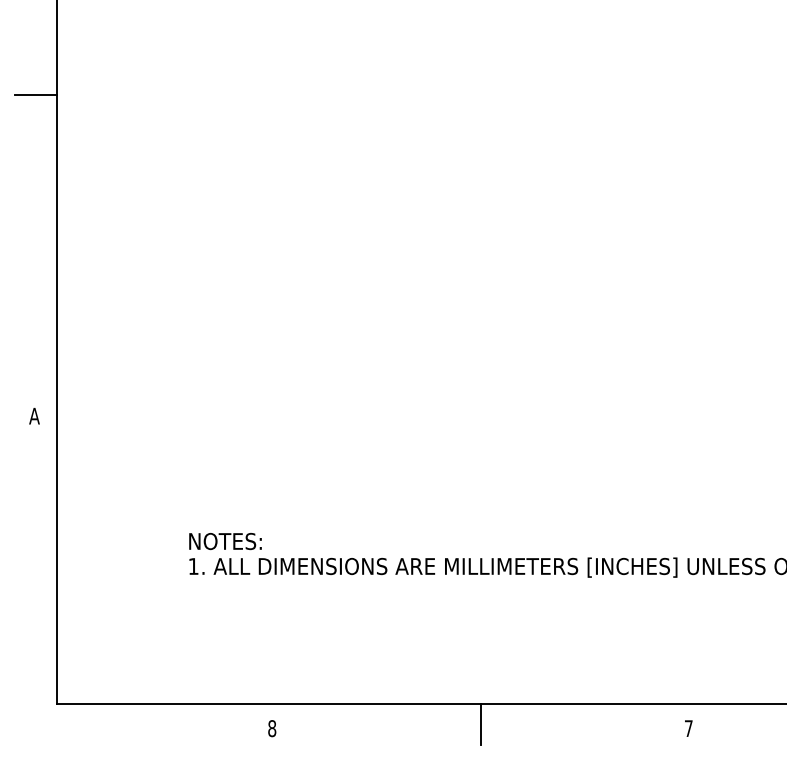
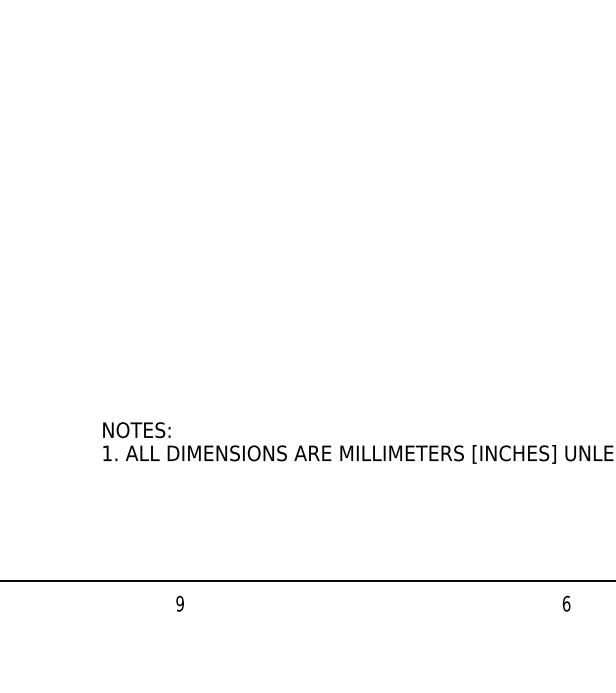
line: (480, 724) -> (373, 599), removed
text: (272, 728) -> (180, 603), 8 -> 9
text: (688, 728) -> (566, 603), 7 -> 6

